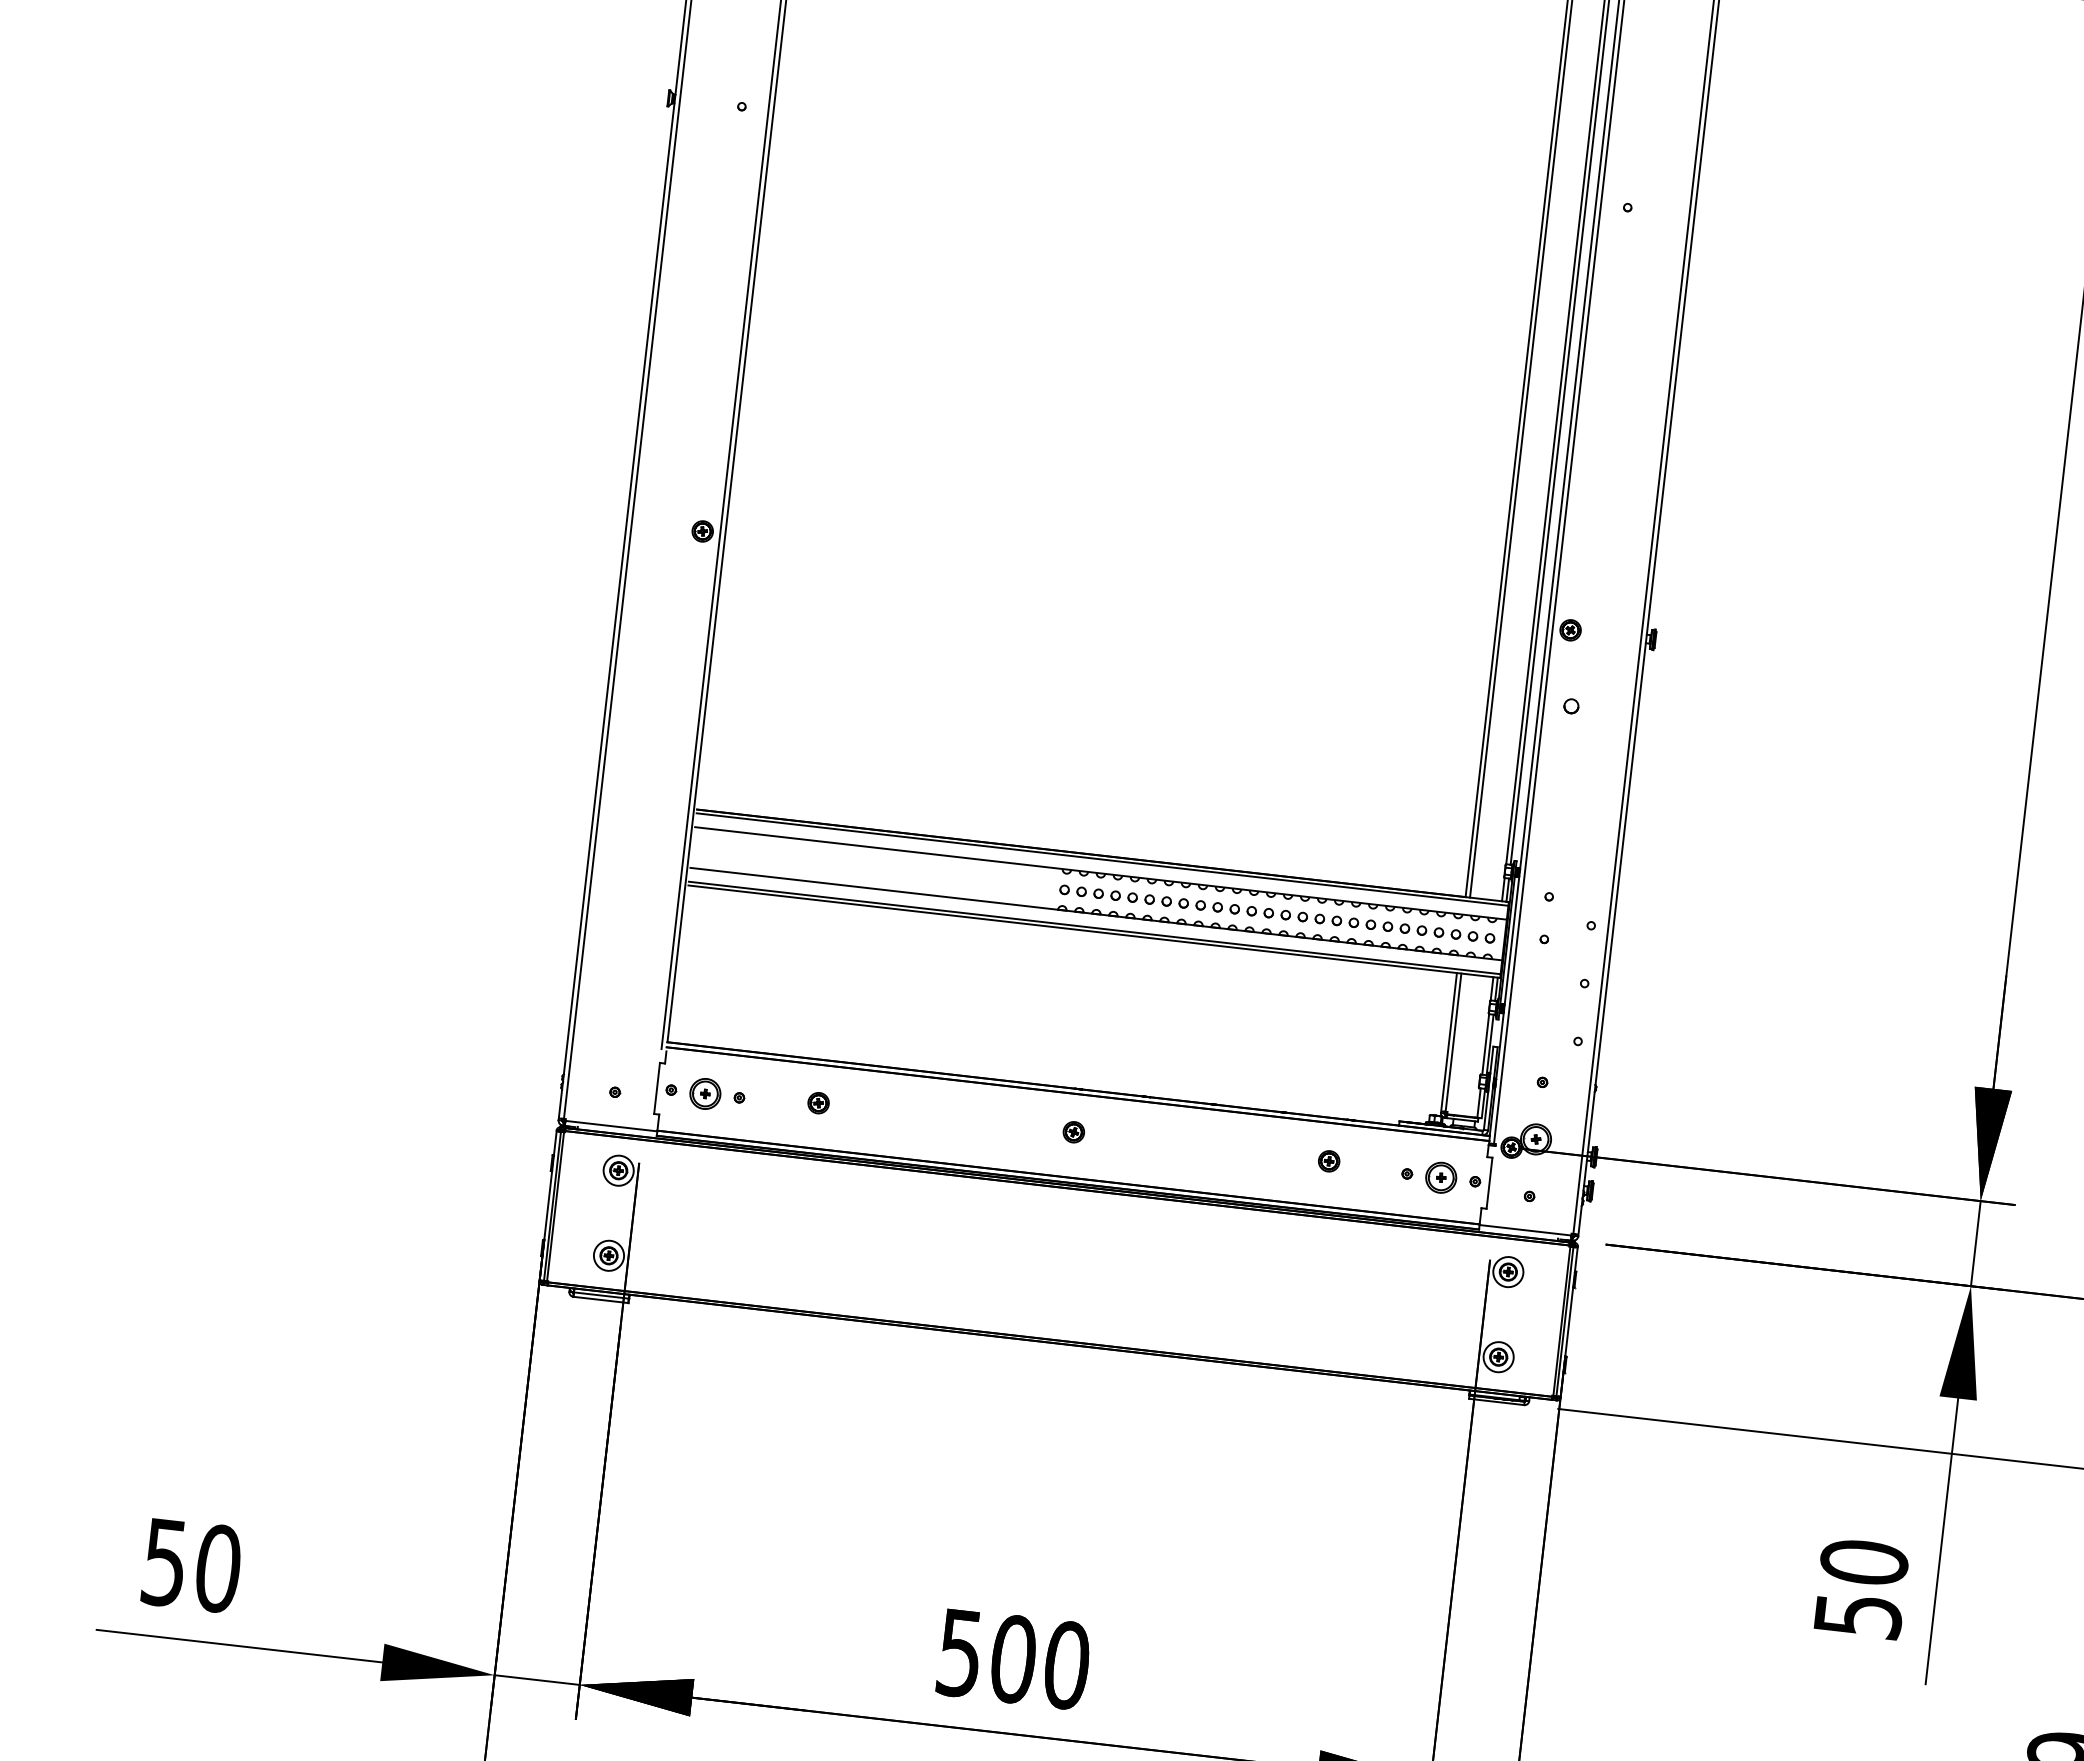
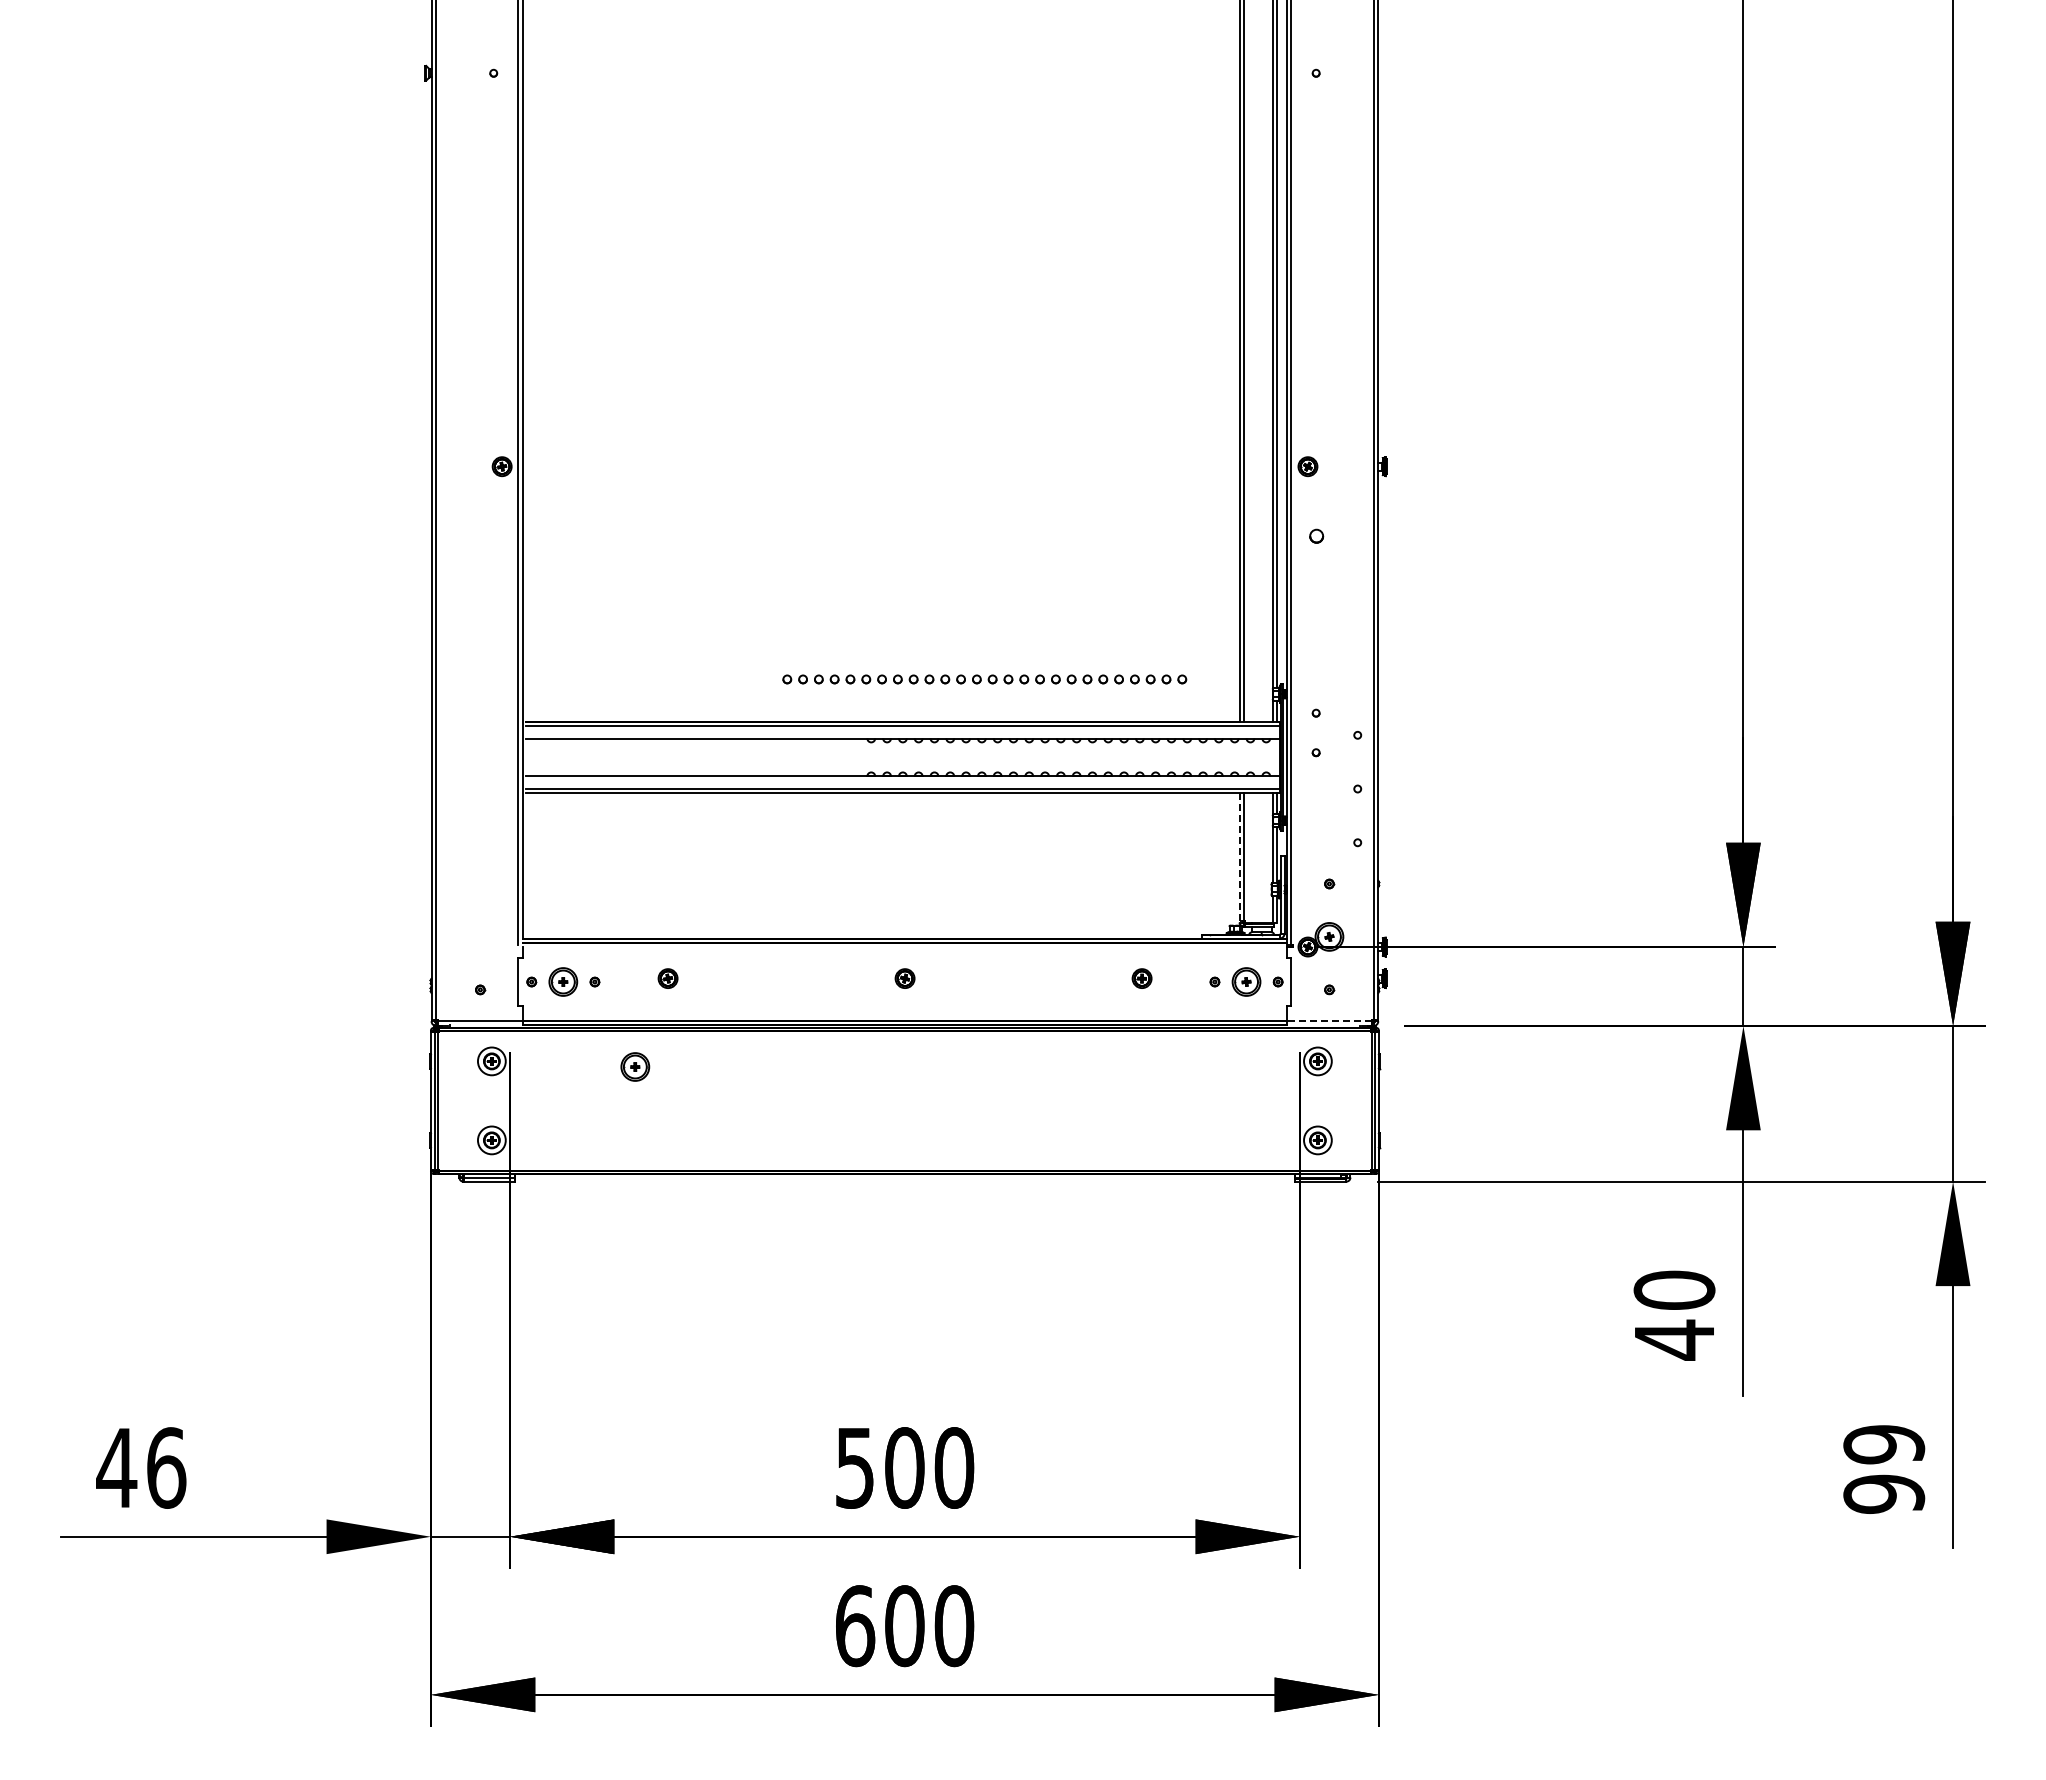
part: (1277, 914) -> (984, 679), moved
line: (1448, 1042) -> (1239, 857), solid -> dashed
part: (772, 1193) -> (635, 1066), added
line: (1525, 1230) -> (1329, 1021), solid -> dashed
text: (191, 1565) -> (141, 1467), 50 -> 46
text: (1859, 1615) -> (1675, 1339), 50 -> 40

